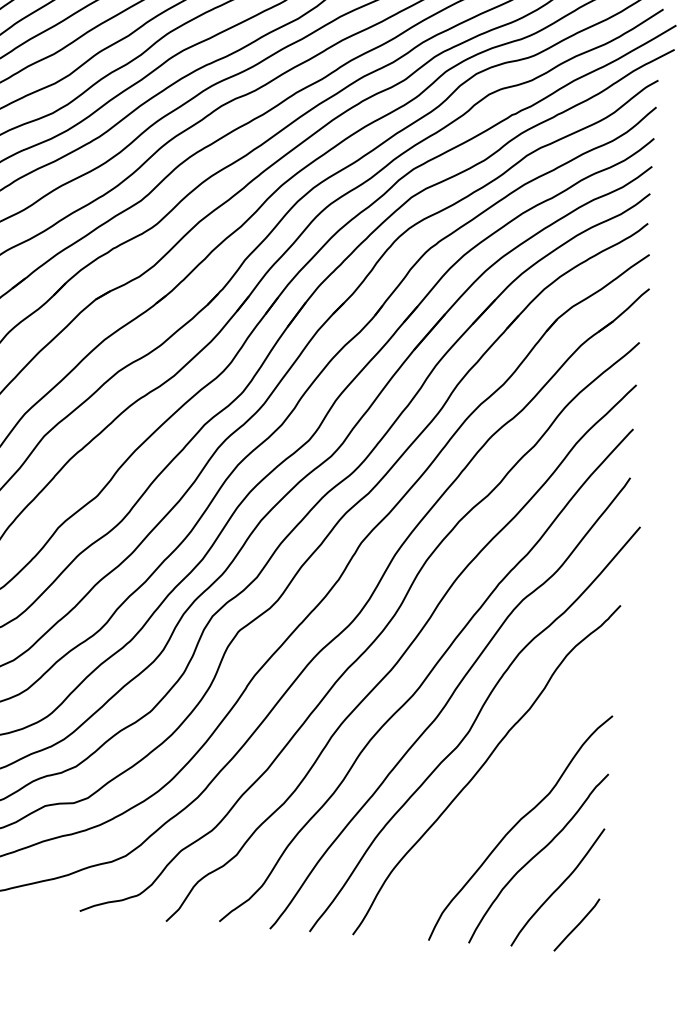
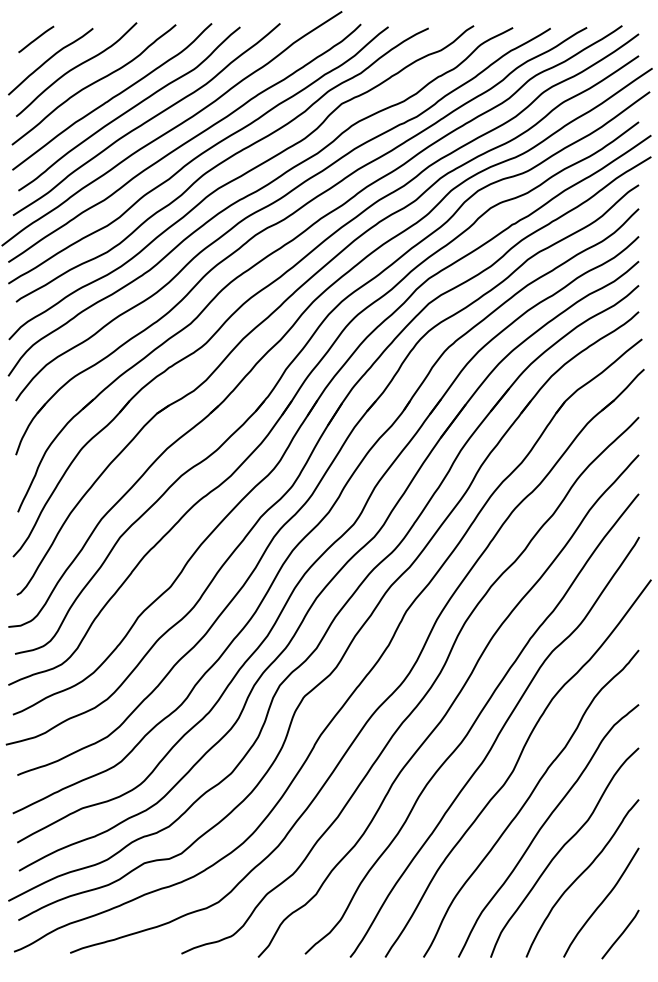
curve: (499, 795) -> (544, 825), added

